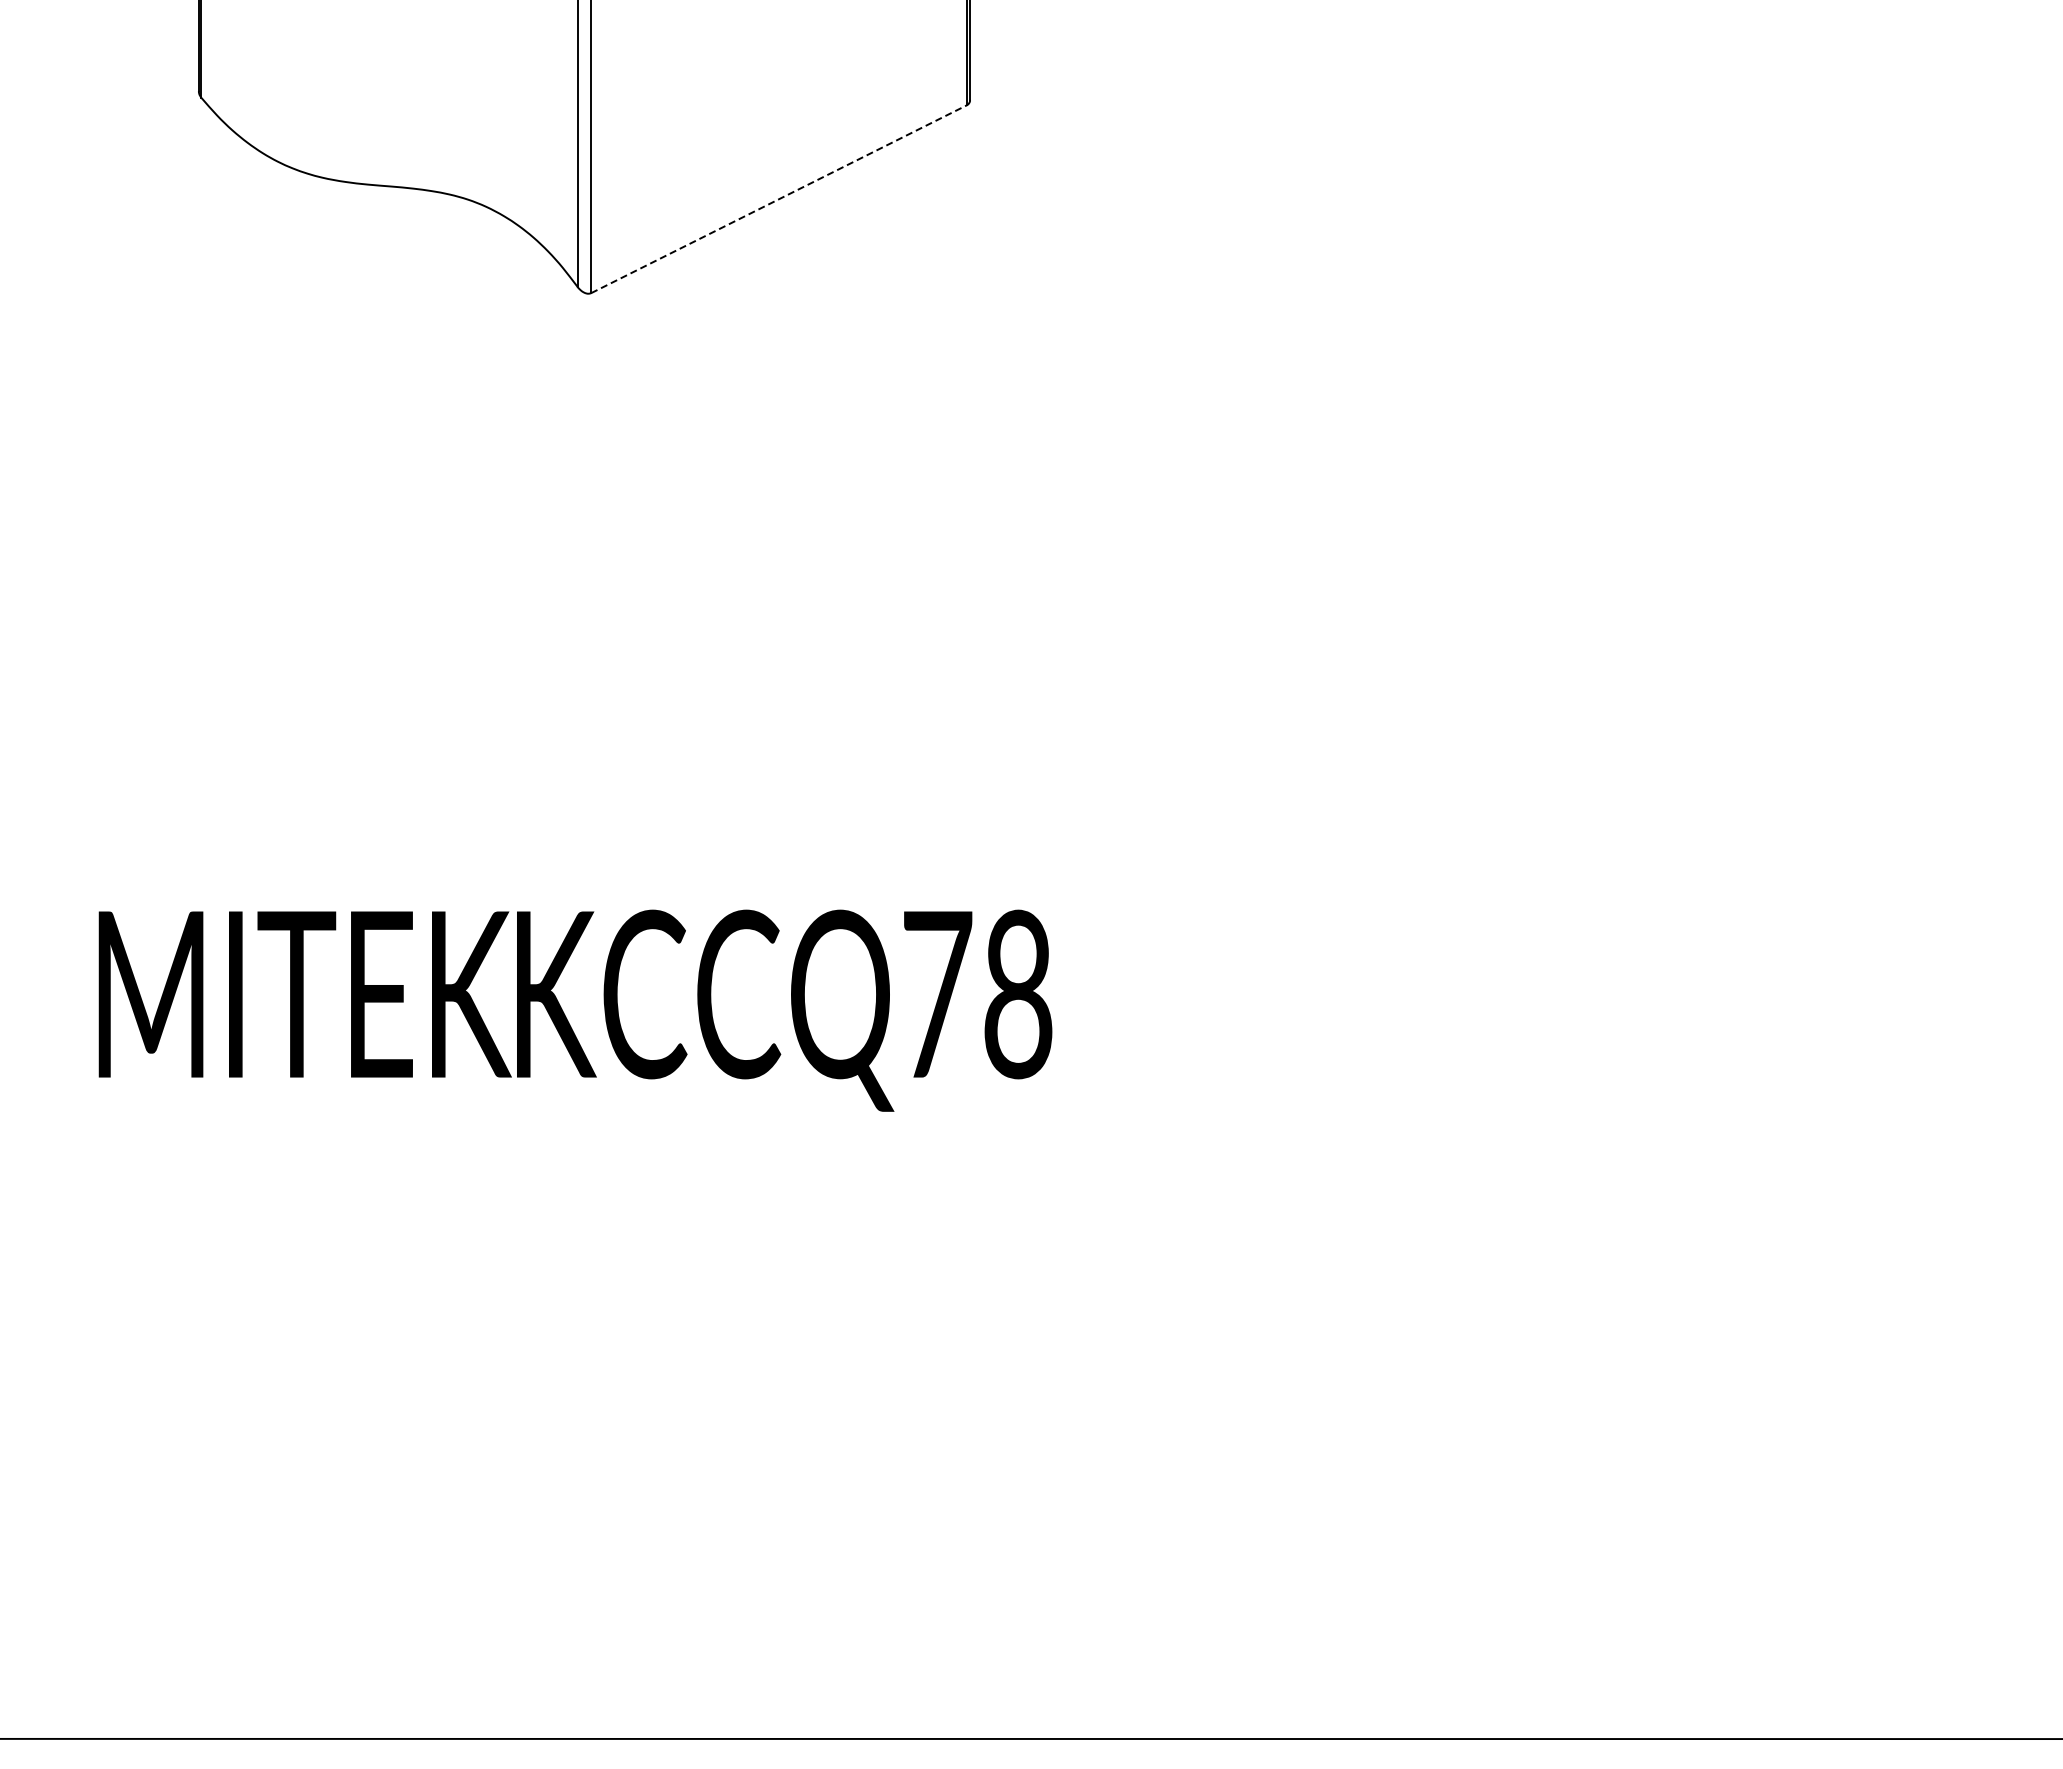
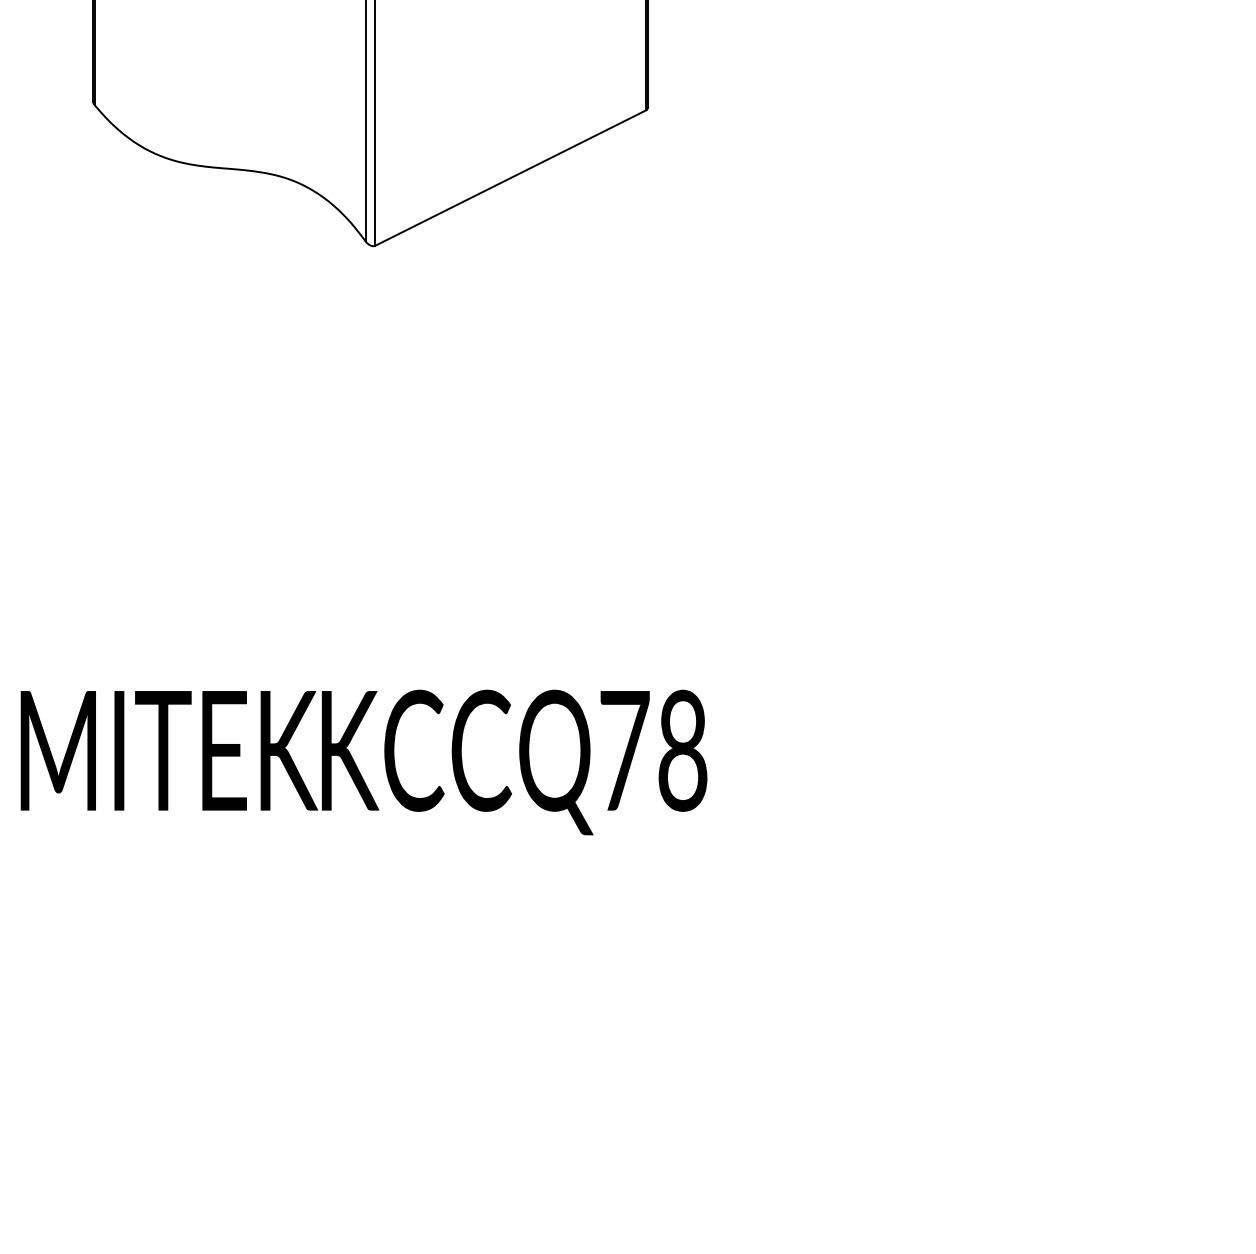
line: (779, 198) -> (510, 177), dashed -> solid

